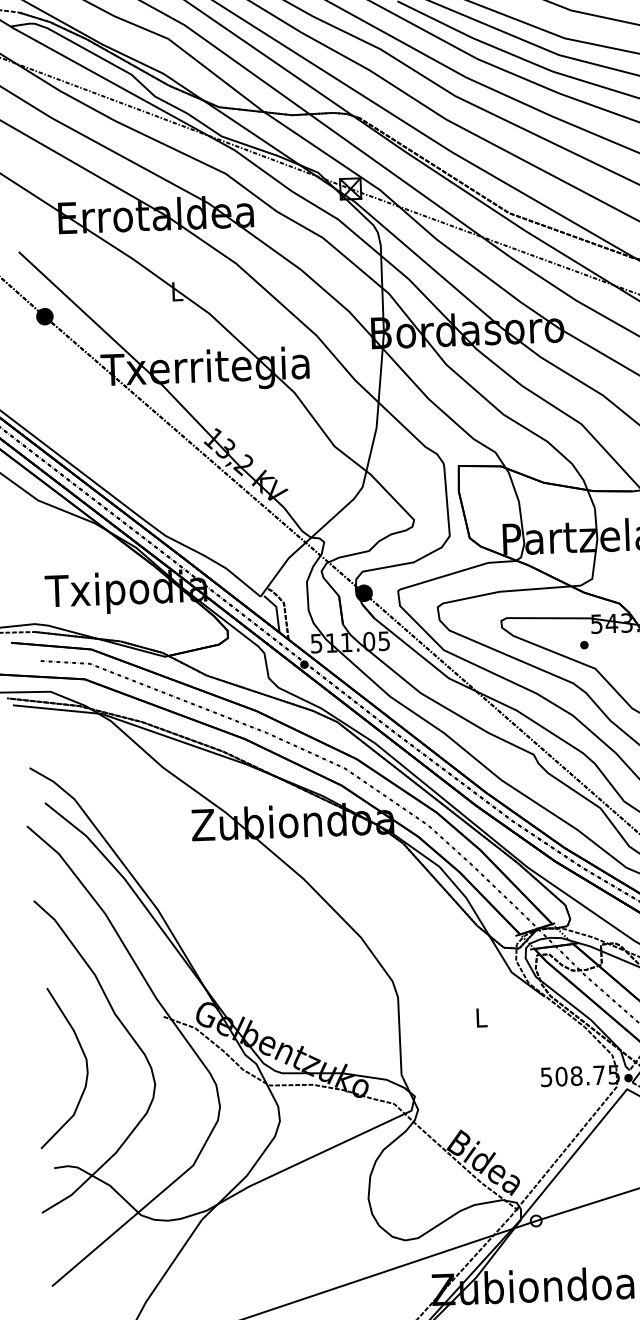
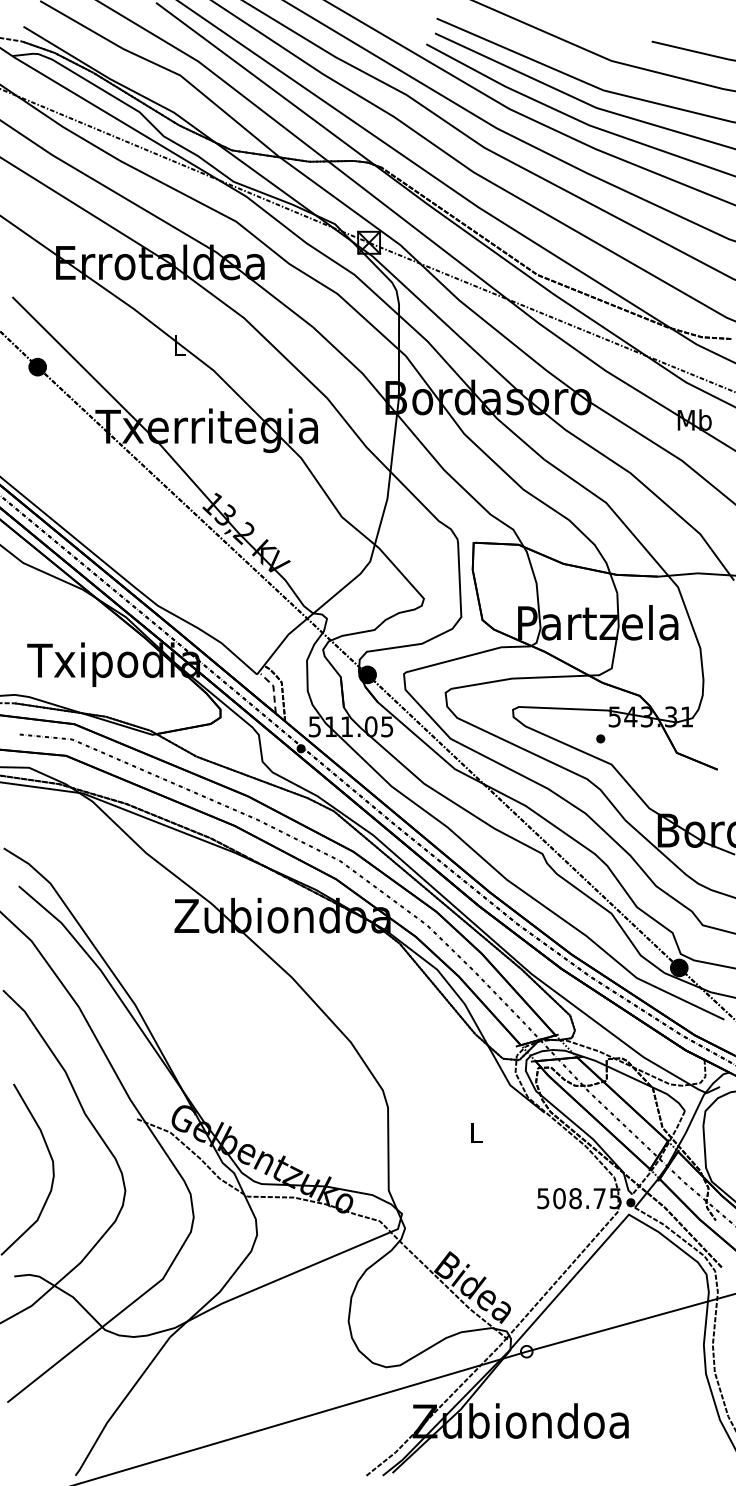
line: (276, 610) -> (273, 689), solid -> dashed

